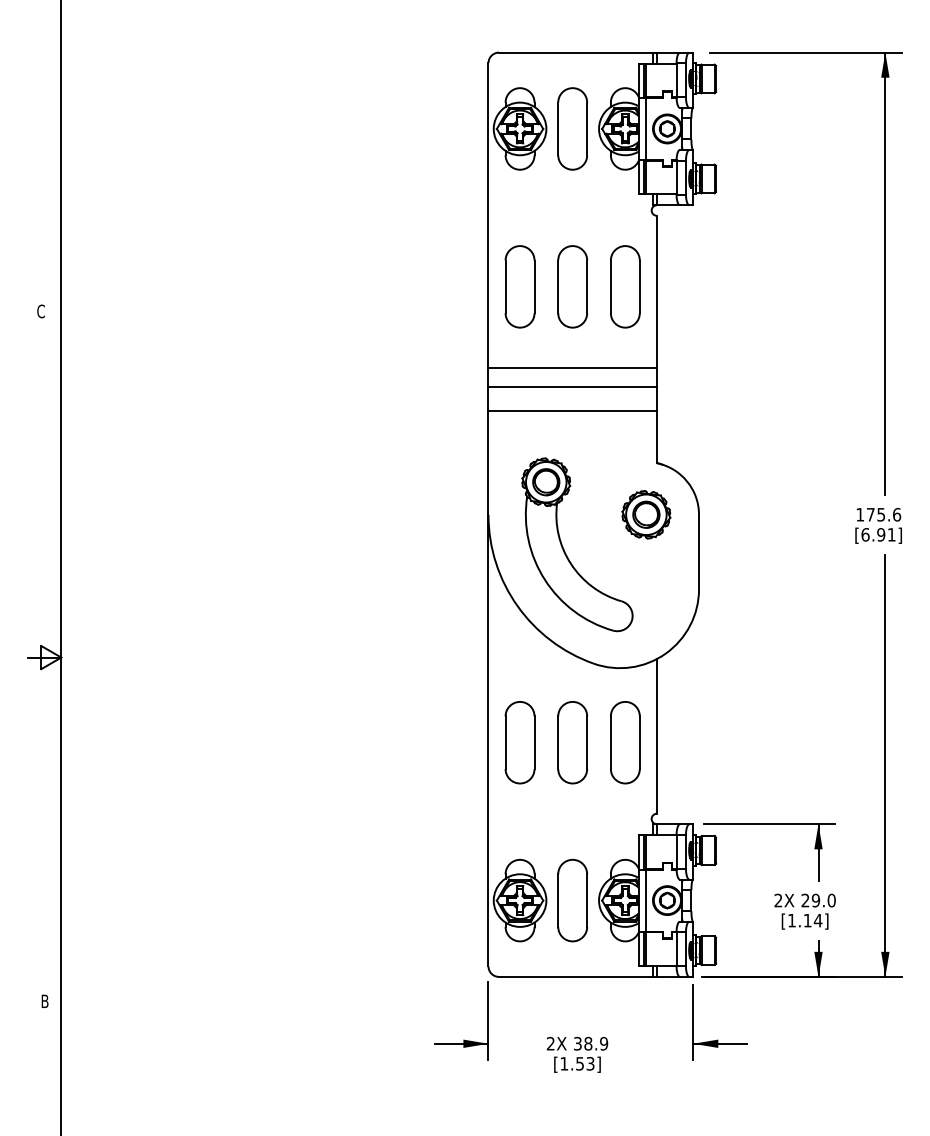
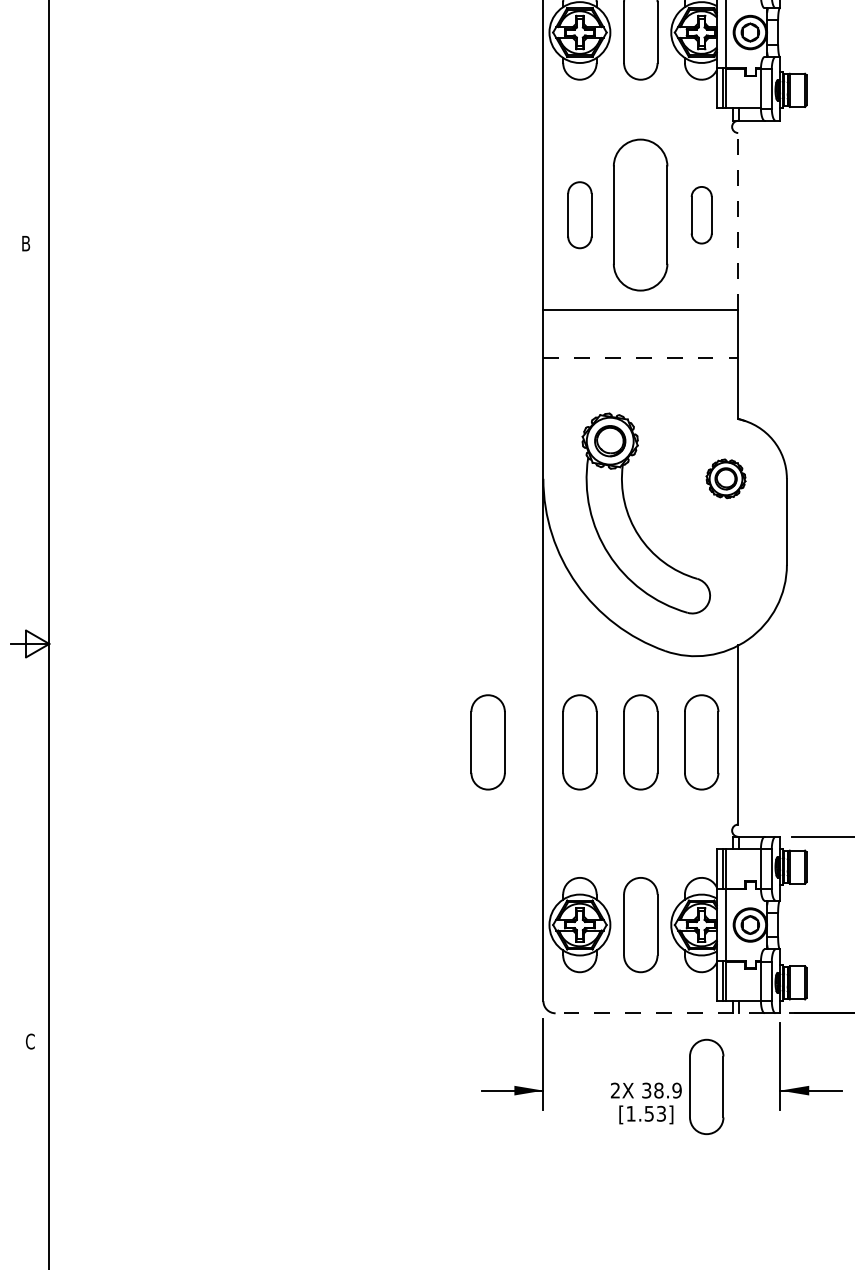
part: (519, 286) -> (579, 214), size x0.7
part: (572, 286) -> (640, 214), size x1.6
part: (625, 286) -> (701, 214), size x0.6
line: (656, 291) -> (737, 220), solid -> dashed
text: (40, 311) -> (25, 243), C -> B
line: (572, 387) -> (640, 331), removed
line: (573, 410) -> (641, 358), solid -> dashed
part: (646, 514) -> (726, 478), size x0.7
part: (440, 742) -> (487, 742), added
line: (588, 976) -> (659, 1012), solid -> dashed
text: (44, 1001) -> (29, 1041), B -> C
part: (629, 1040) -> (706, 1086), added

